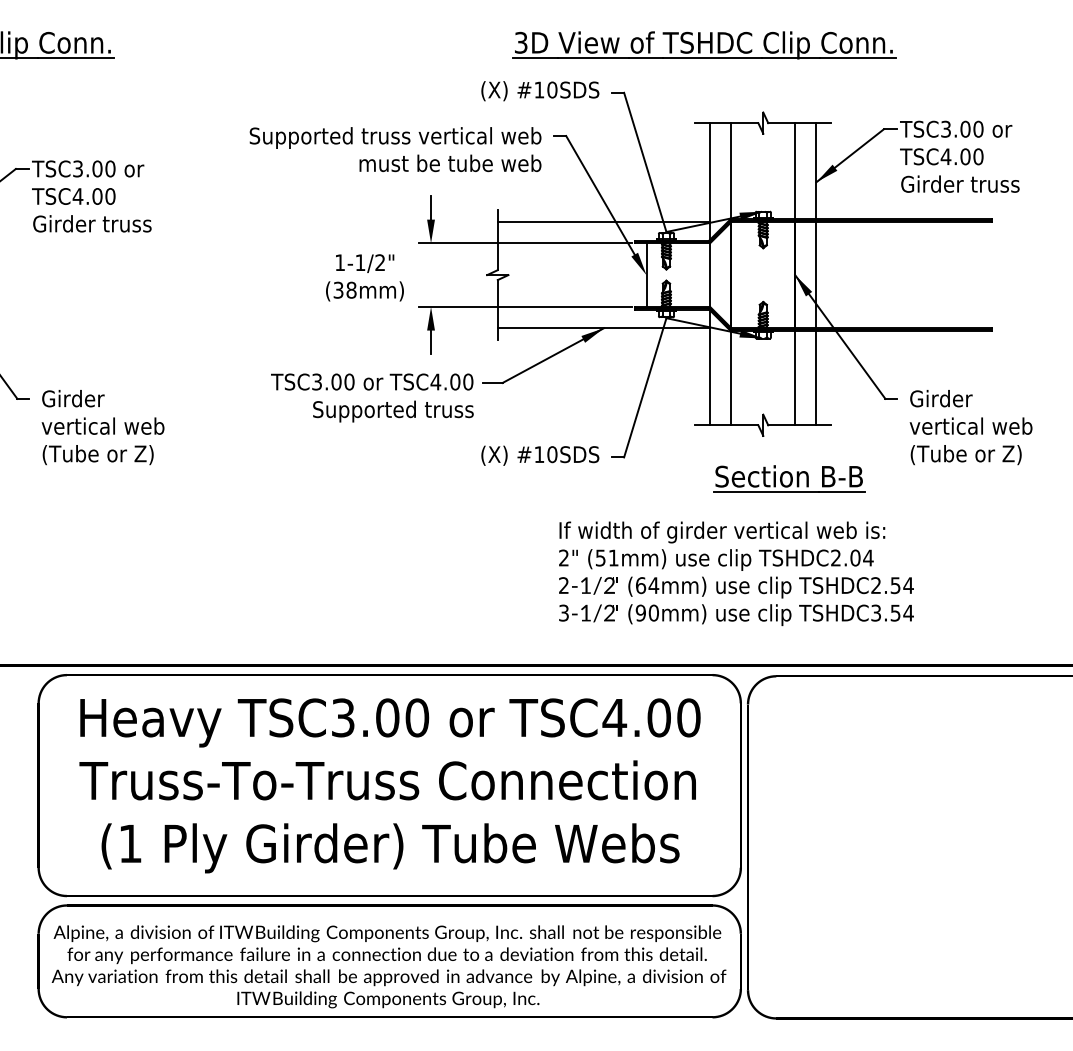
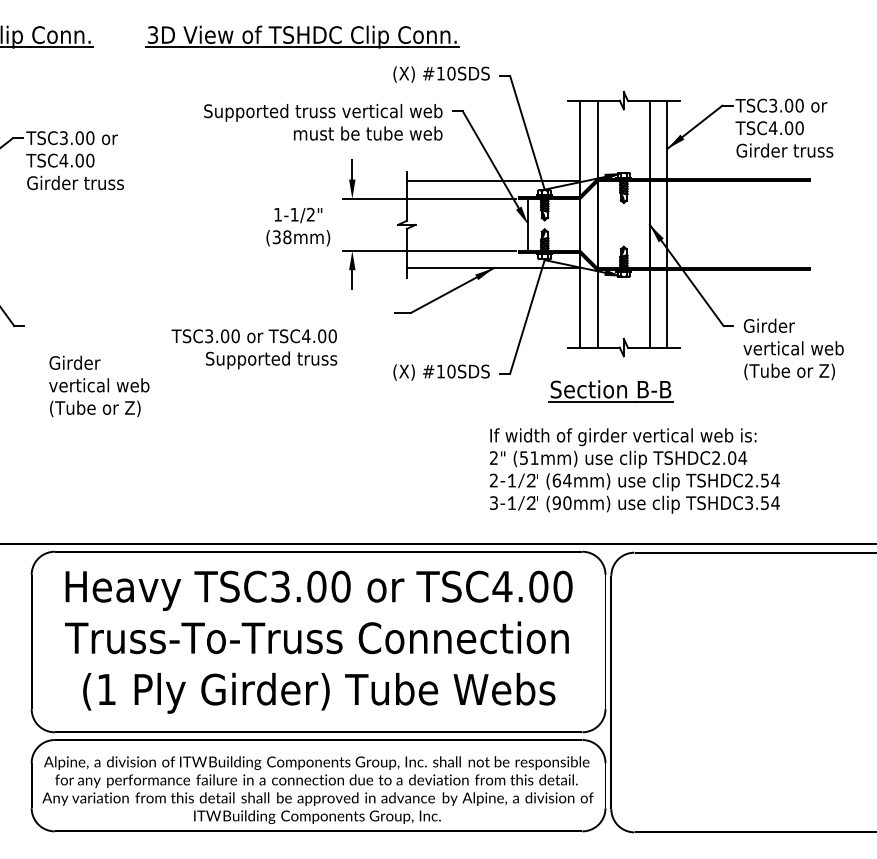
part: (704, 44) -> (302, 36), moved
text: (372, 398) -> (254, 349), moved
text: (103, 427) -> (99, 386), moved
part: (788, 478) -> (610, 391), moved
text: (735, 573) -> (634, 470), moved

